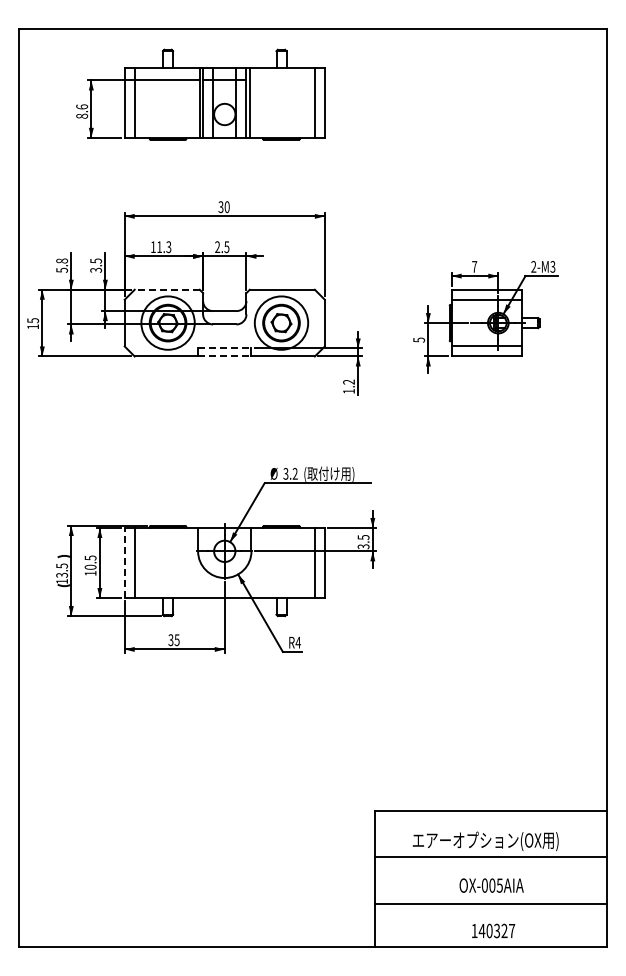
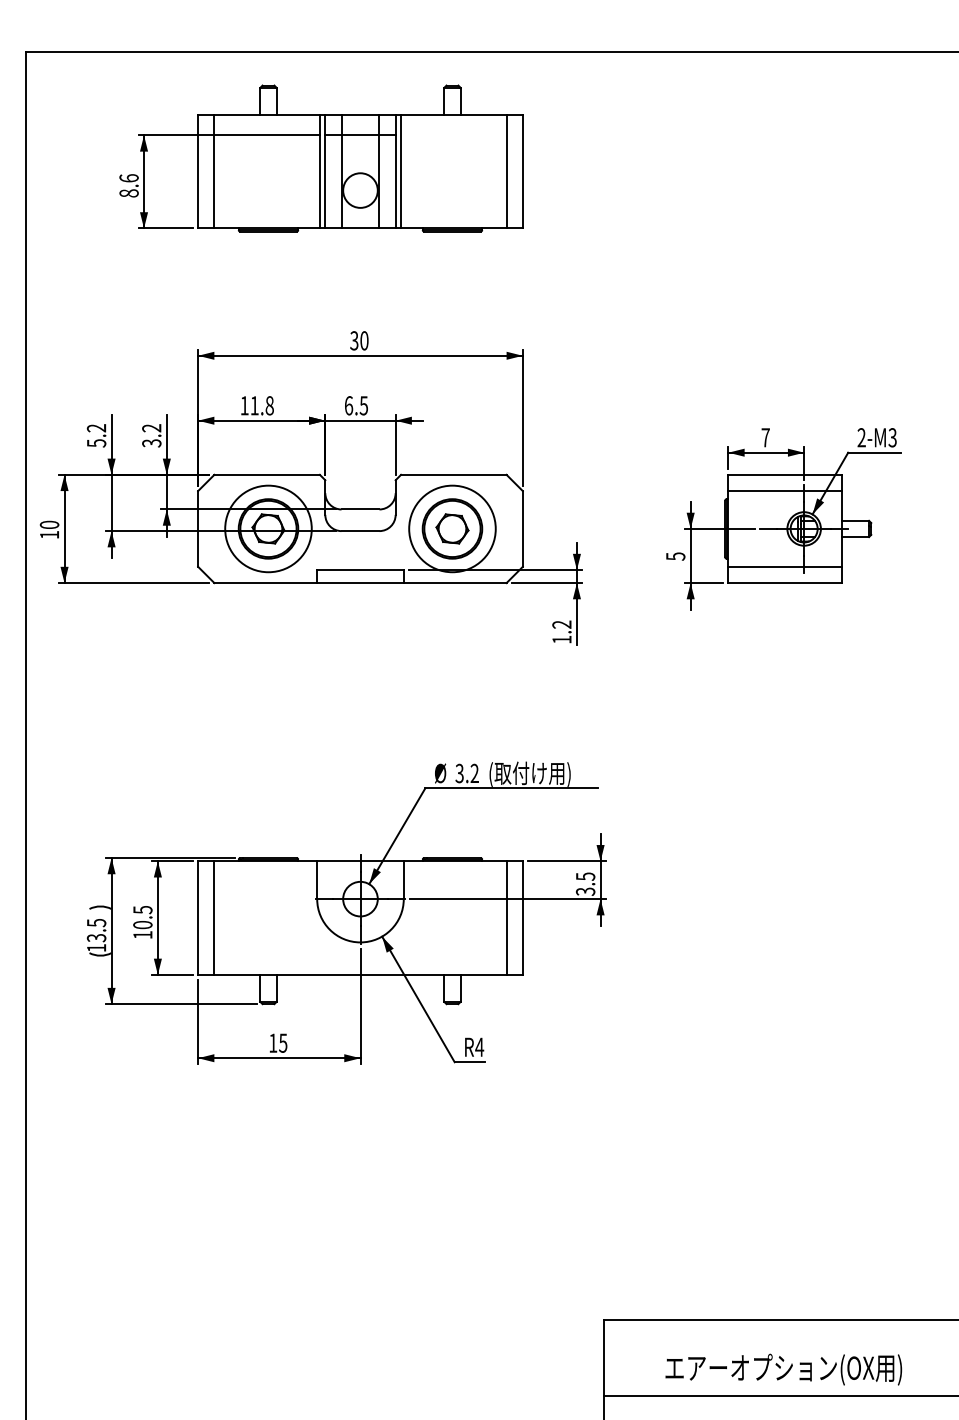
text: (168, 246) -> (269, 404), 11.3 -> 11.8
text: (217, 247) -> (348, 406), 2.5 -> 6.5
text: (61, 260) -> (95, 427), 5.8 -> 5.2
text: (96, 260) -> (152, 427), 3.5 -> 3.2
line: (167, 289) -> (267, 474), dashed -> solid
text: (32, 320) -> (48, 524), 15 -> 10
line: (224, 348) -> (360, 570), dashed -> solid
line: (224, 356) -> (360, 583), dashed -> solid
line: (124, 562) -> (197, 917), dashed -> solid
text: (170, 640) -> (272, 1043), 35 -> 15

